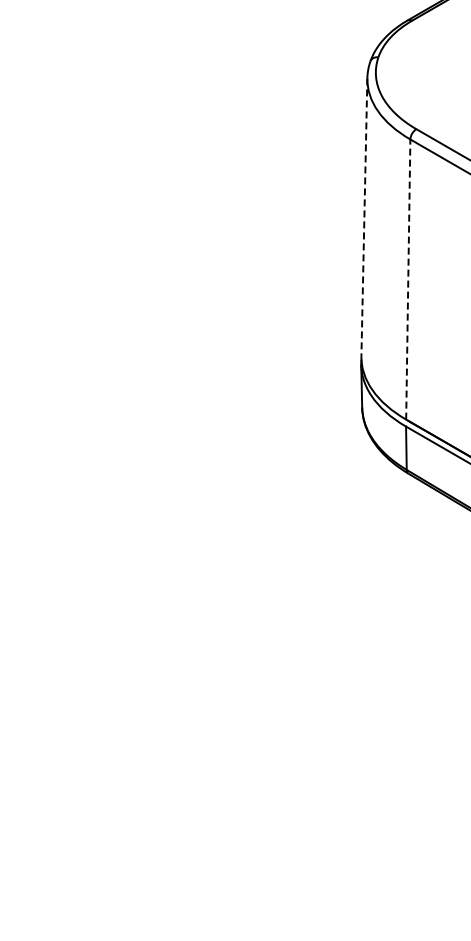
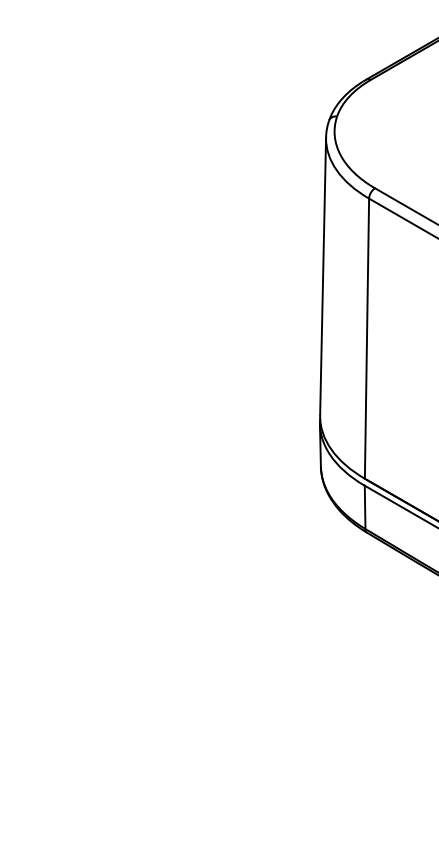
line: (364, 217) -> (323, 276), dashed -> solid
line: (408, 279) -> (367, 338), dashed -> solid

